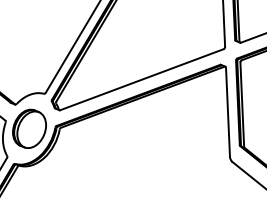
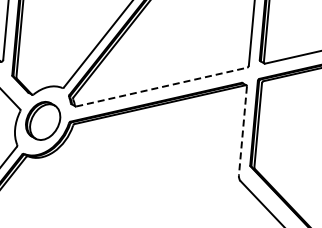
line: (141, 80) -> (161, 87), solid -> dashed
line: (227, 112) -> (242, 131), solid -> dashed

